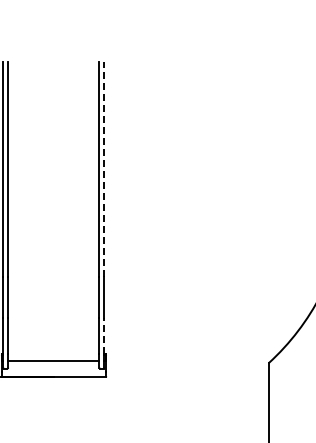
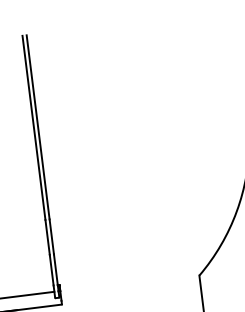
line: (104, 169) -> (38, 127), dashed -> solid
line: (104, 335) -> (56, 269), dashed -> solid

